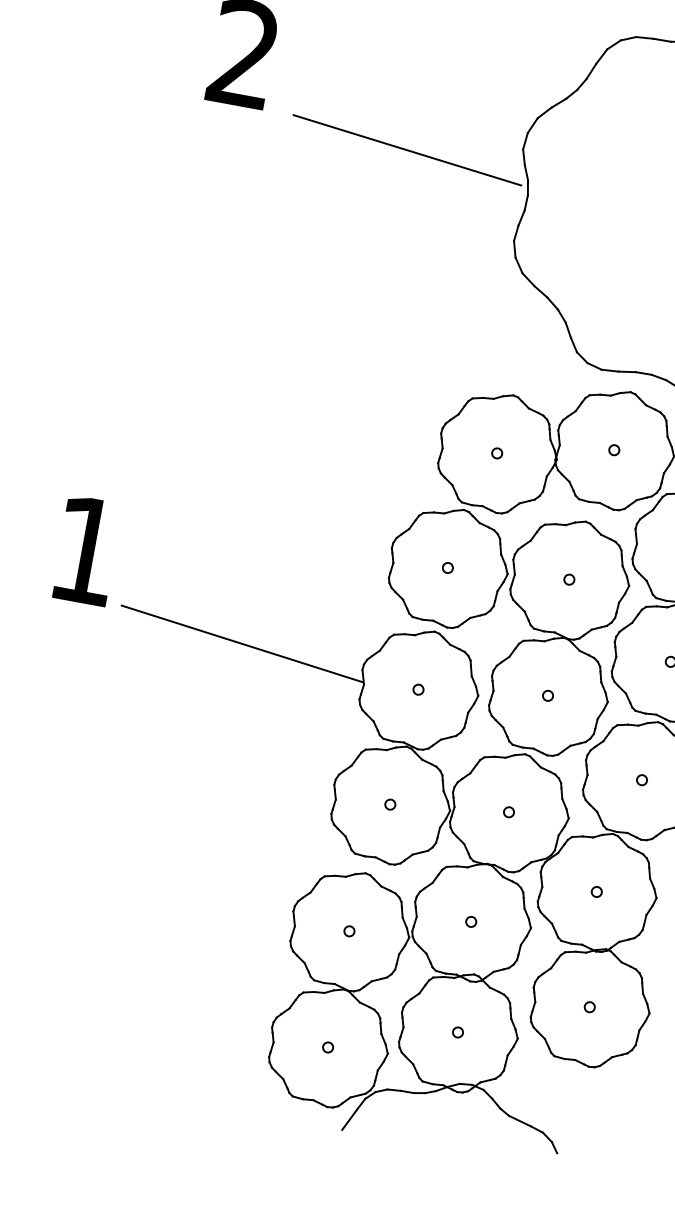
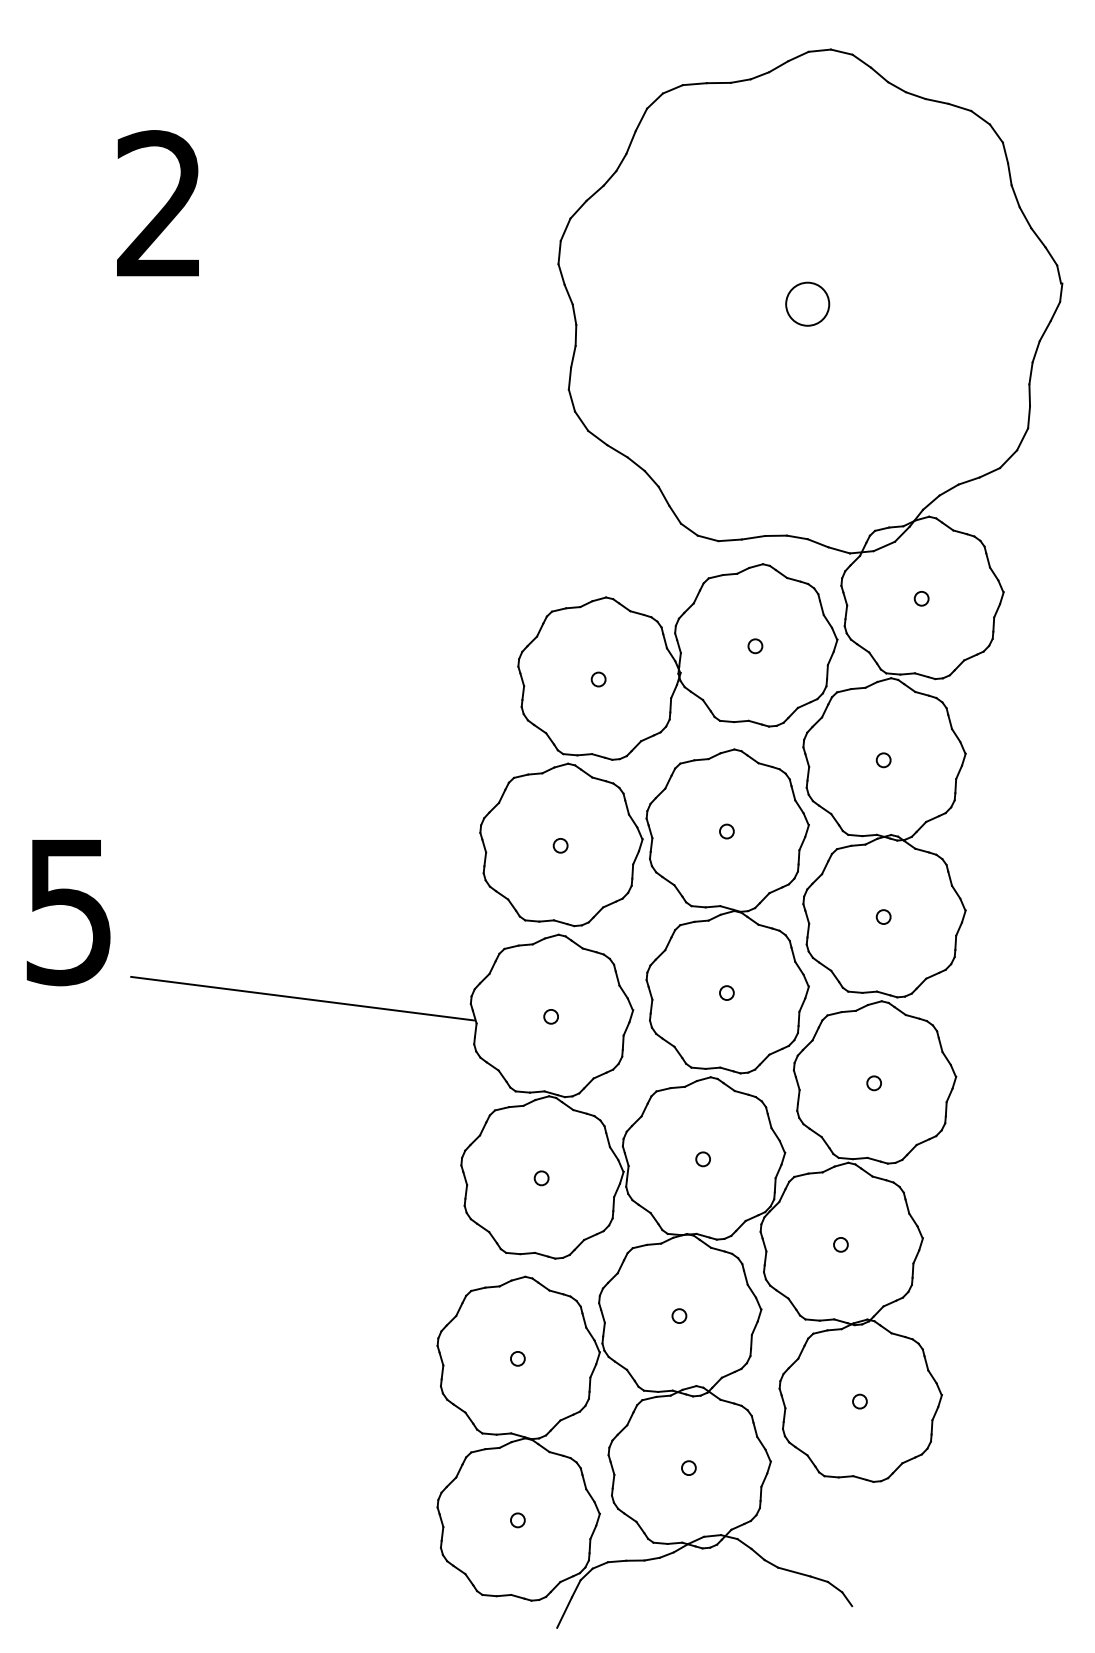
line: (407, 149) -> (402, 293), removed
text: (85, 551) -> (68, 913), 1 -> 5

